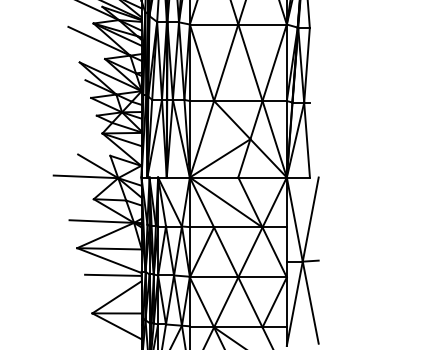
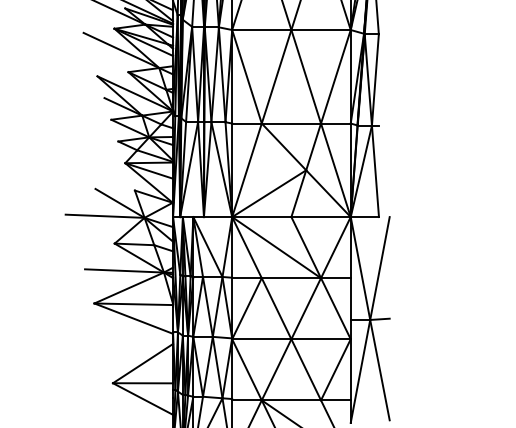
line: (113, 274) -> (138, 335), removed

